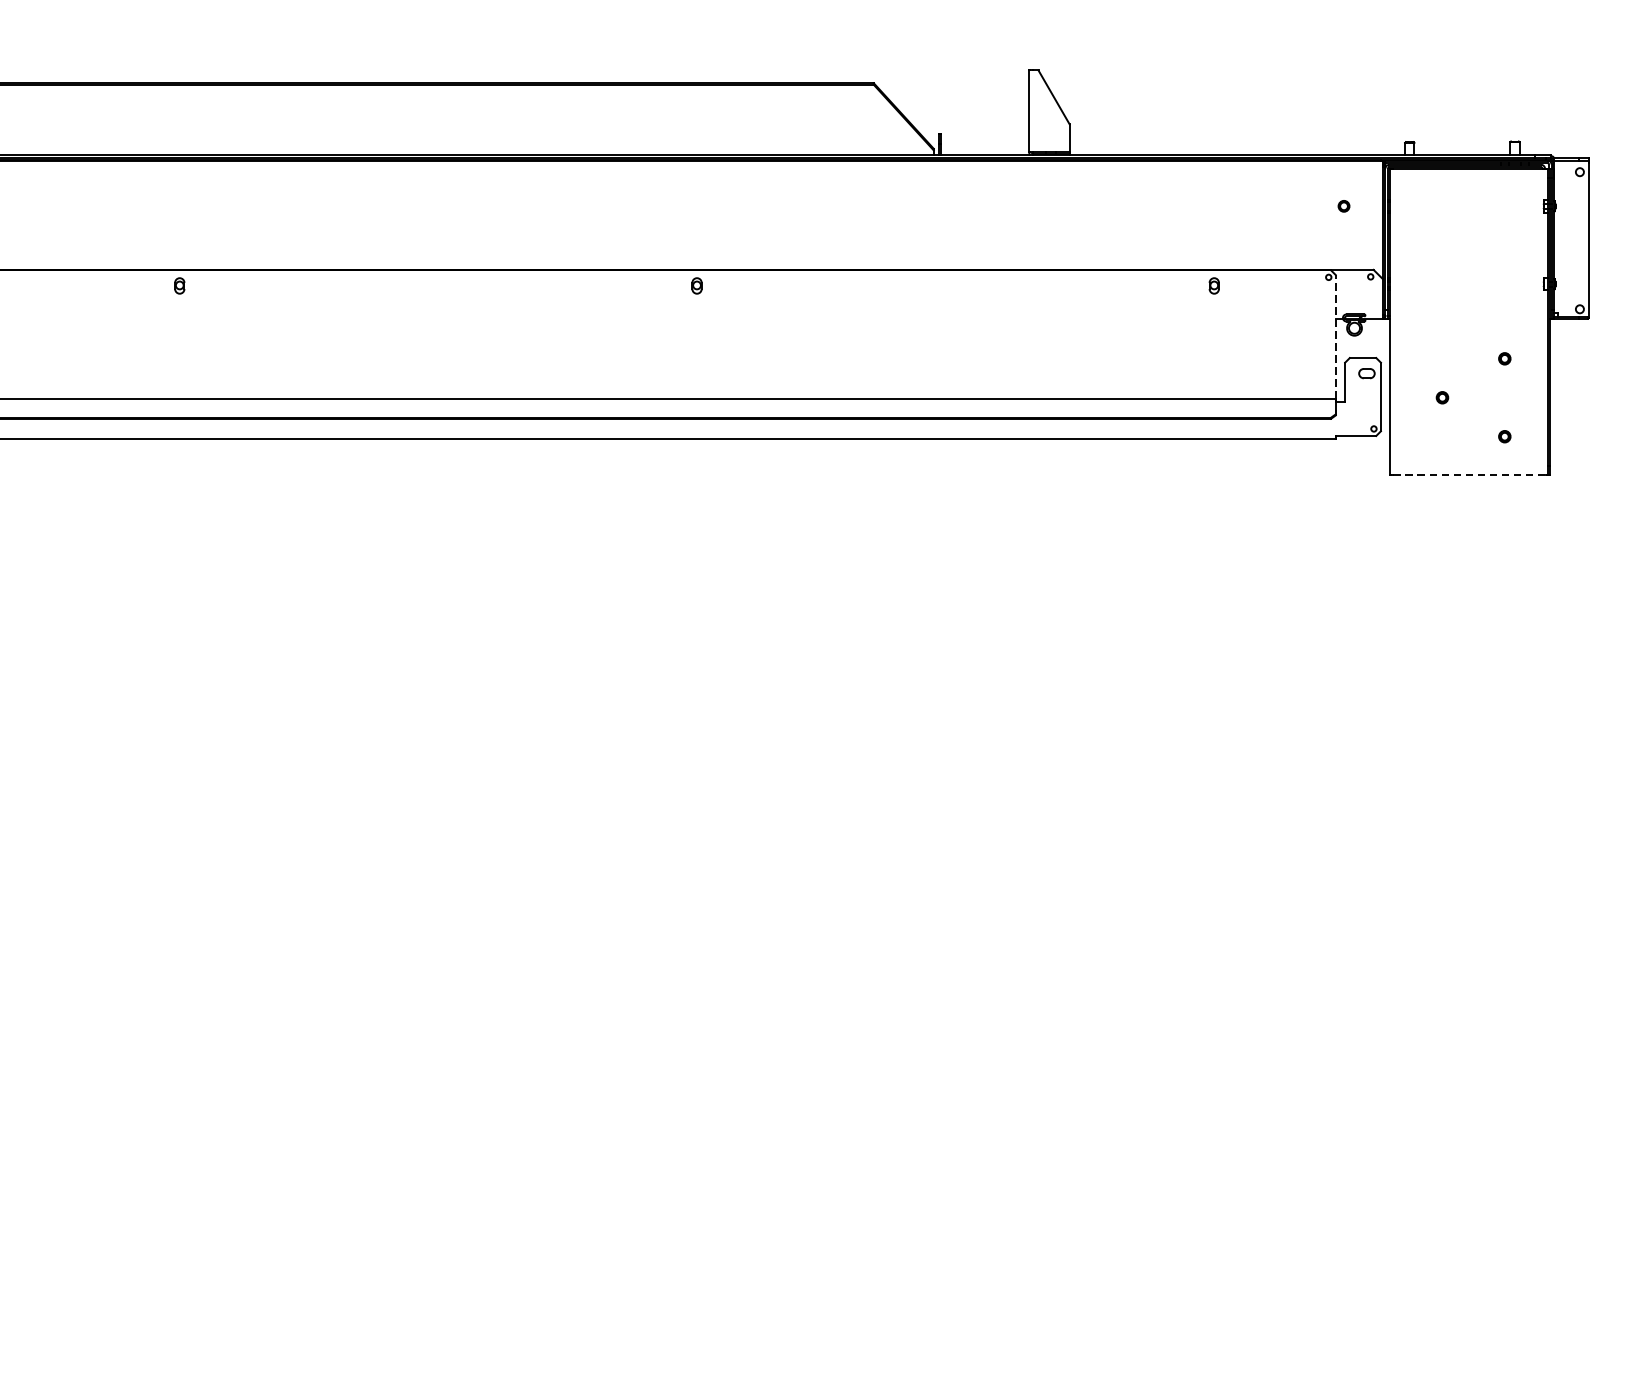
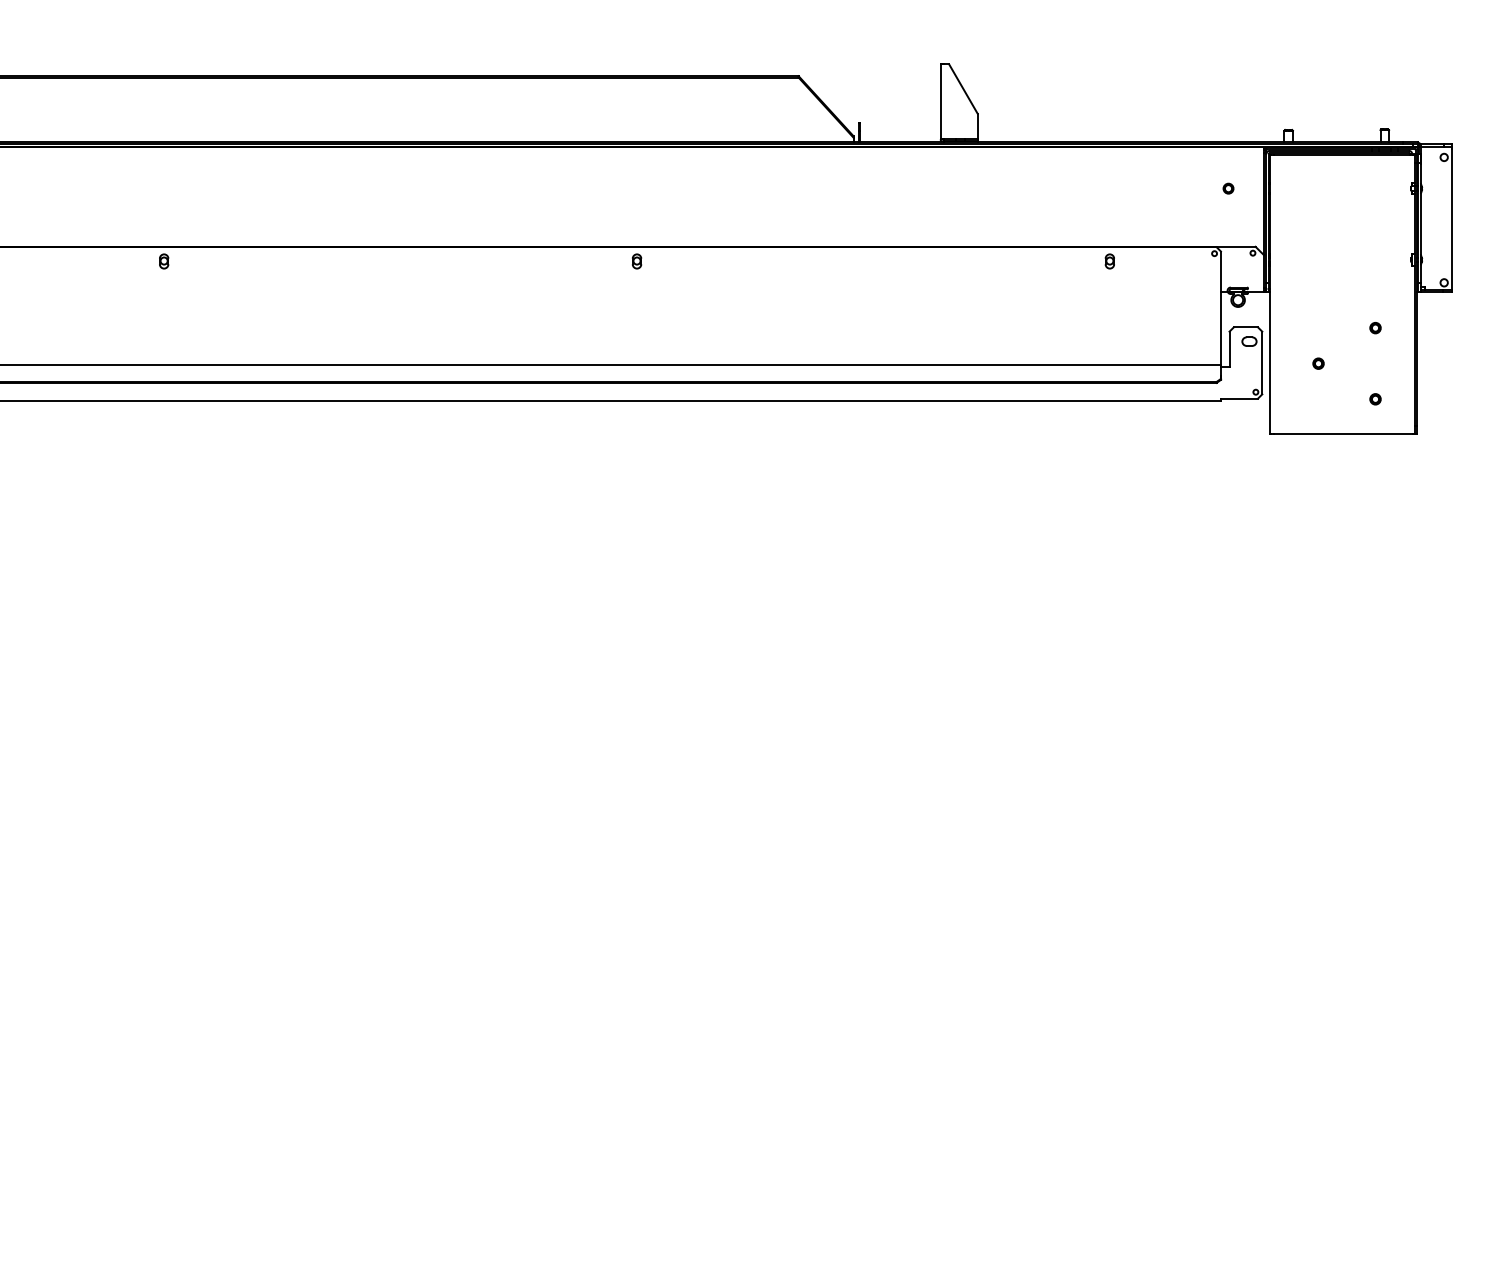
line: (1335, 337) -> (1220, 308), dashed -> solid
line: (1469, 475) -> (1343, 434), dashed -> solid

